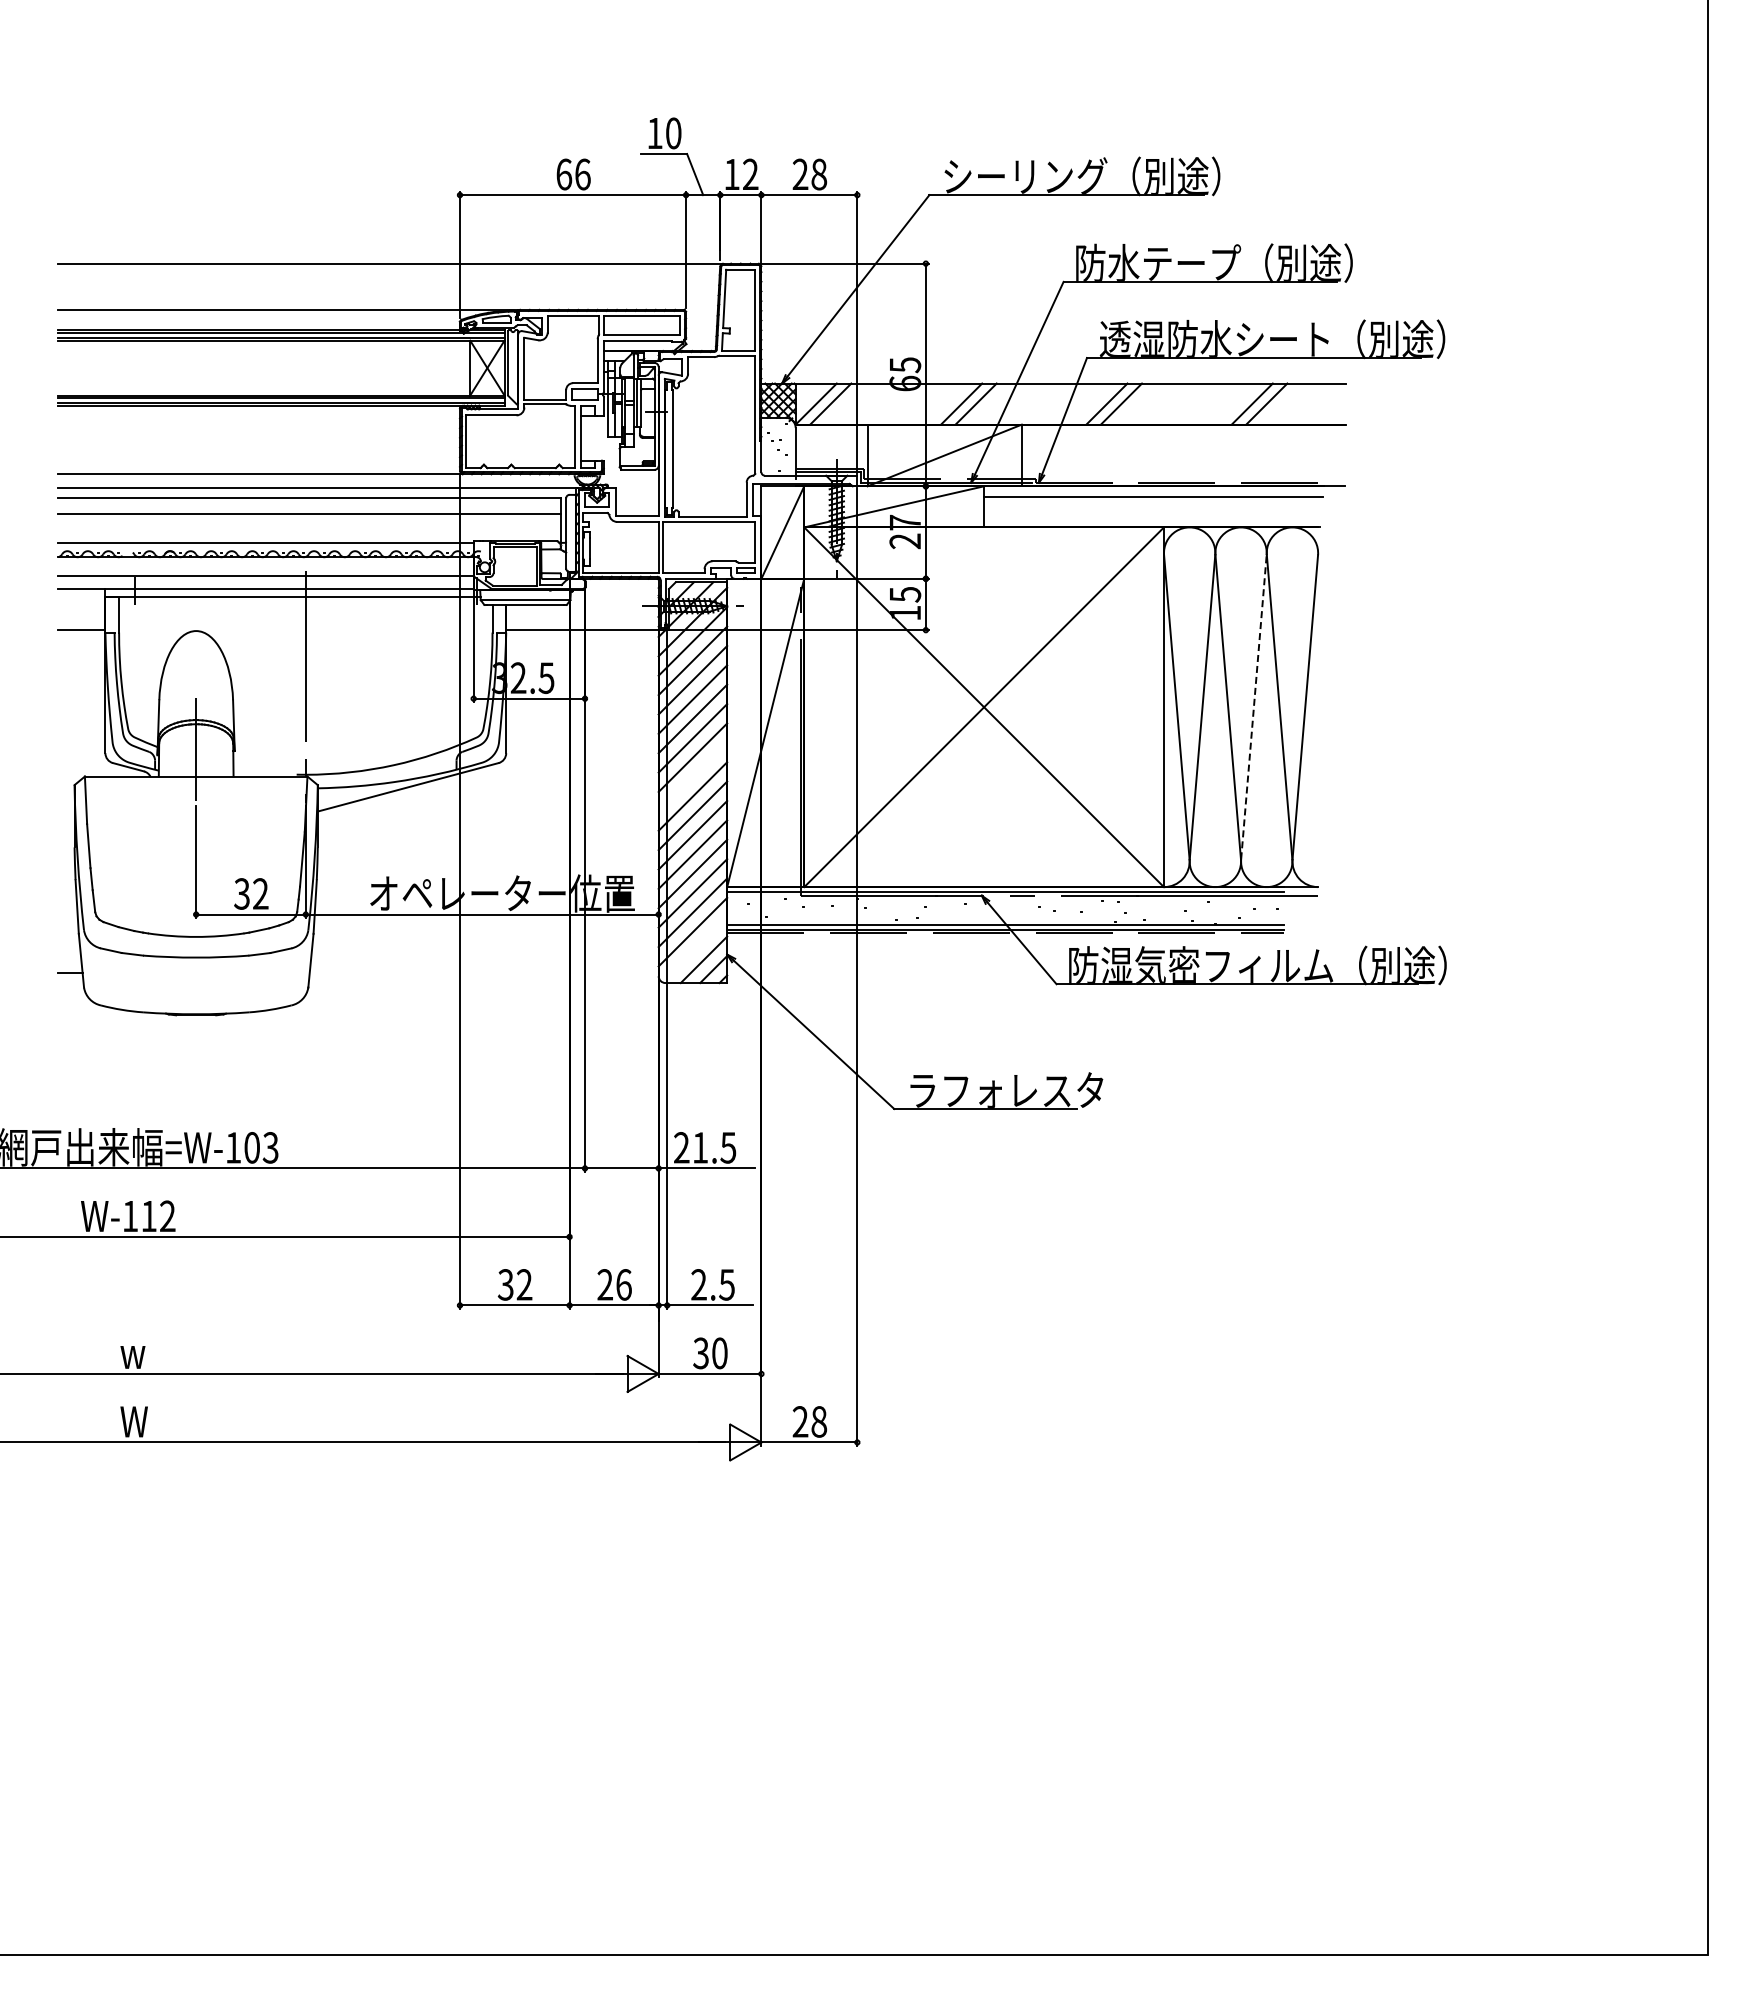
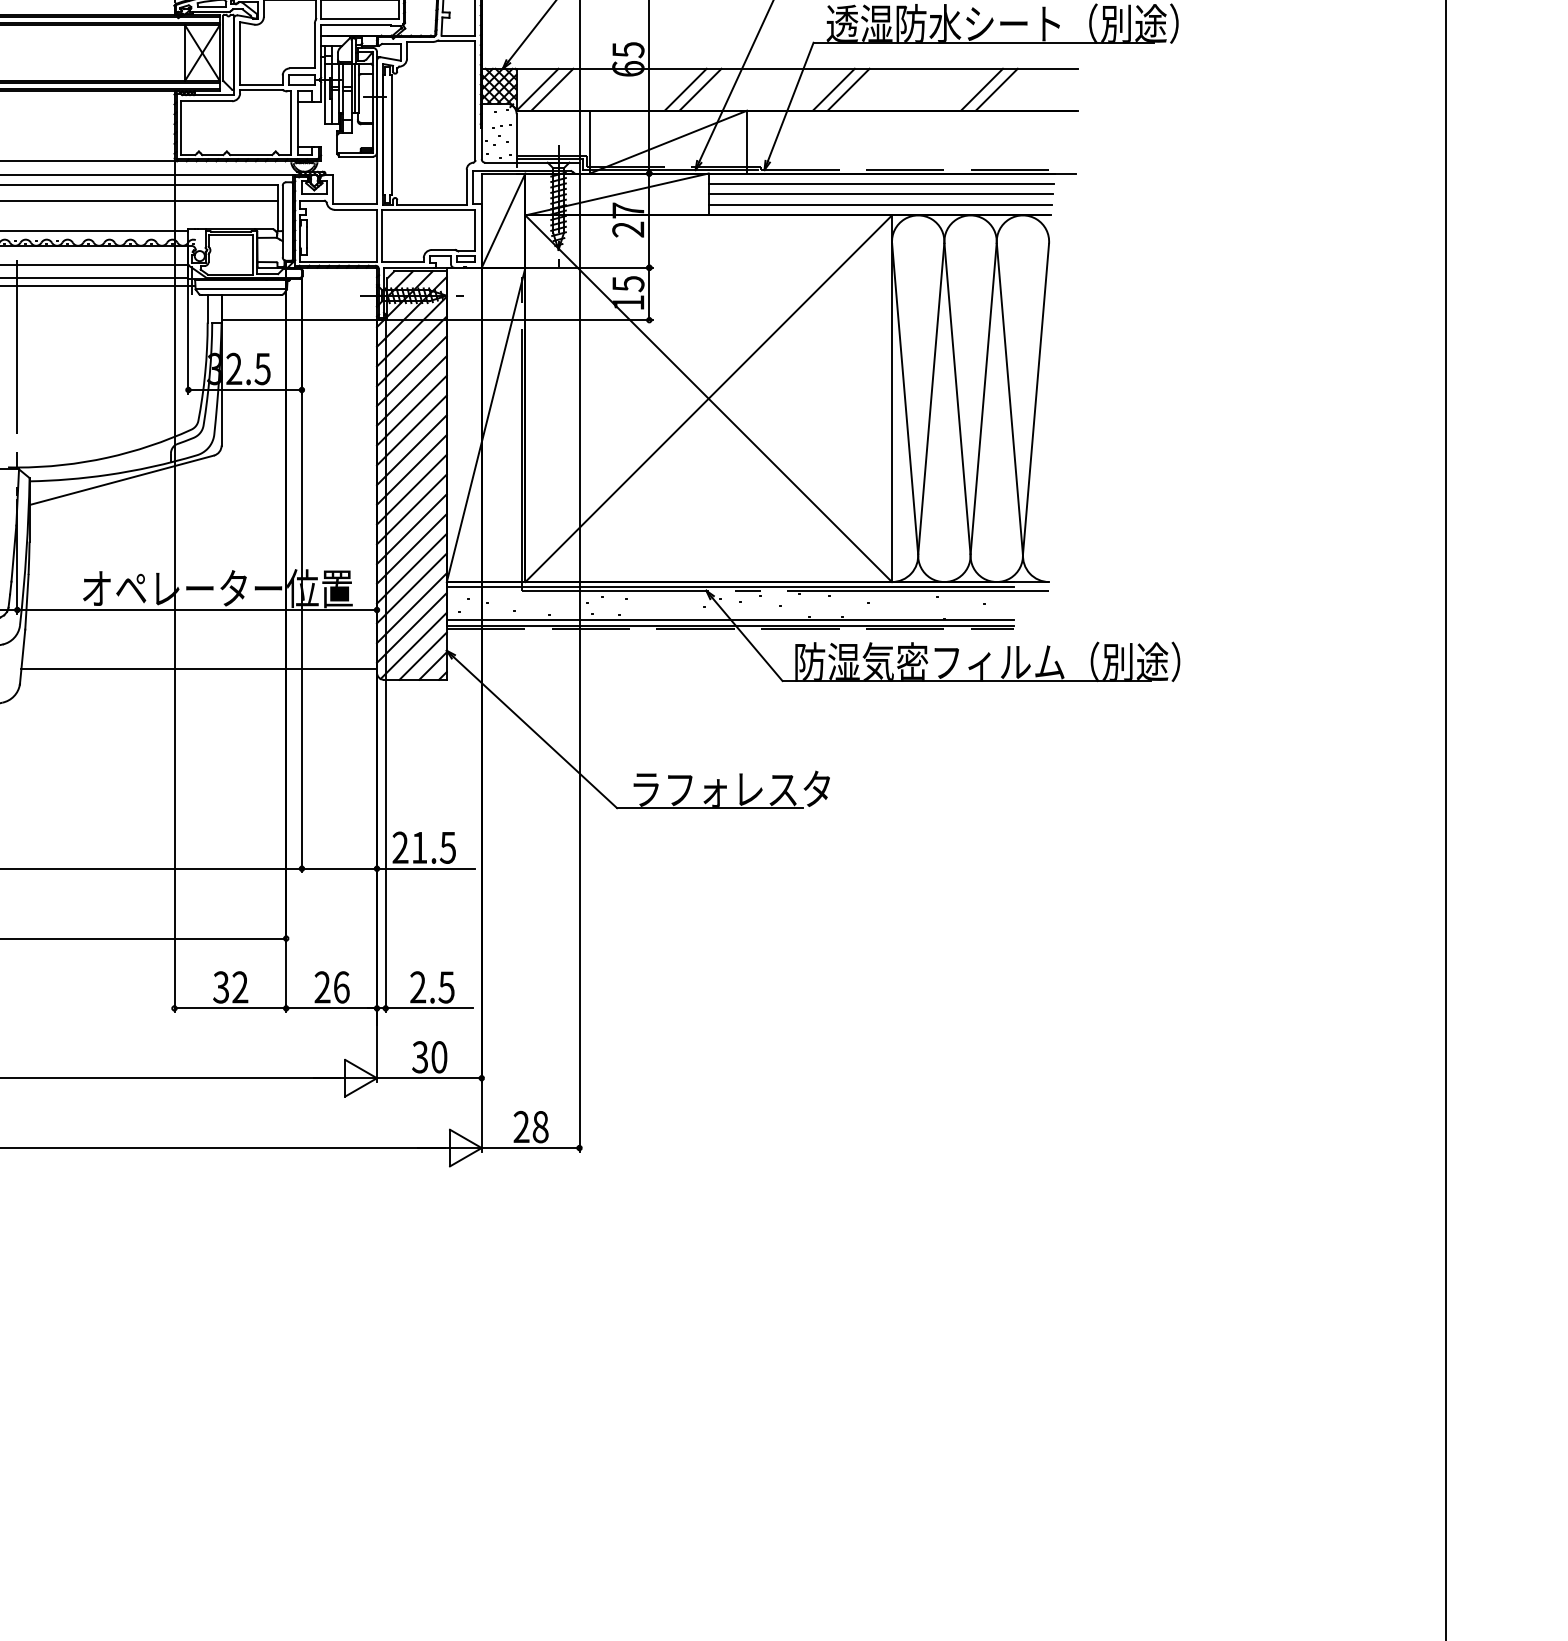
line: (1153, 506) -> (881, 194), added
line: (1152, 517) -> (880, 205), added
line: (1253, 707) -> (983, 398), dashed -> solid
line: (692, 776) -> (411, 469), added
line: (694, 949) -> (413, 645), added
line: (483, 972) -> (198, 669), added

